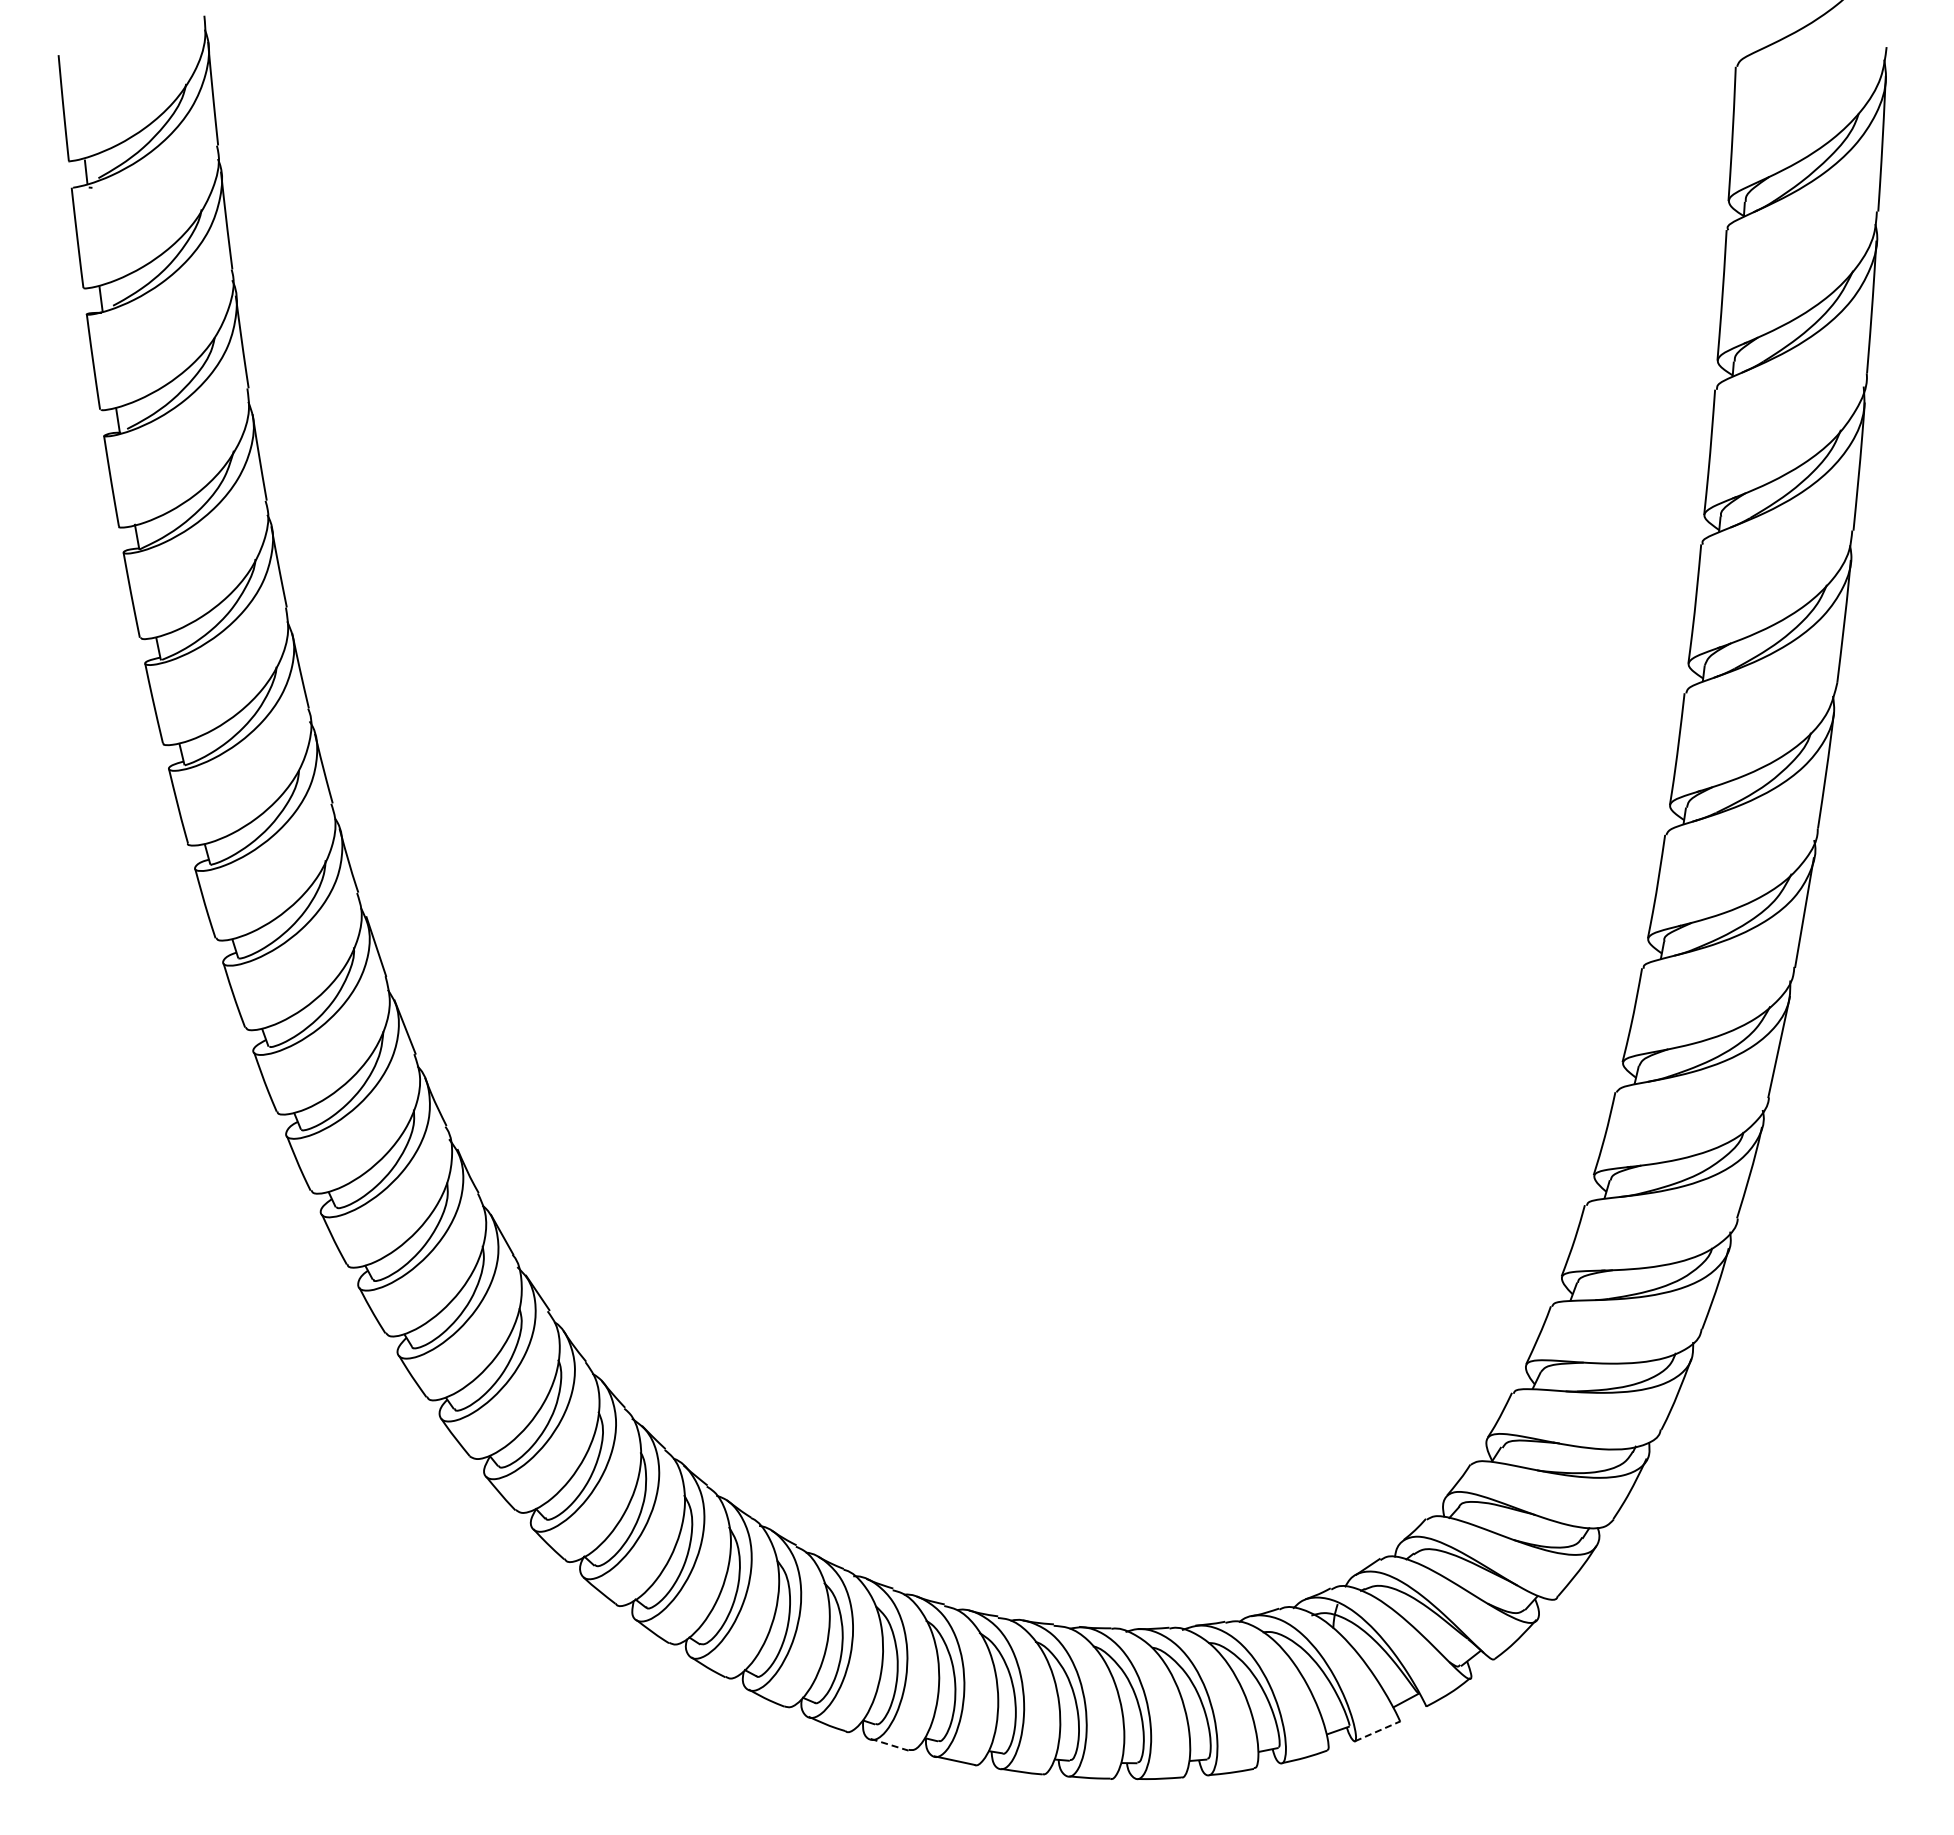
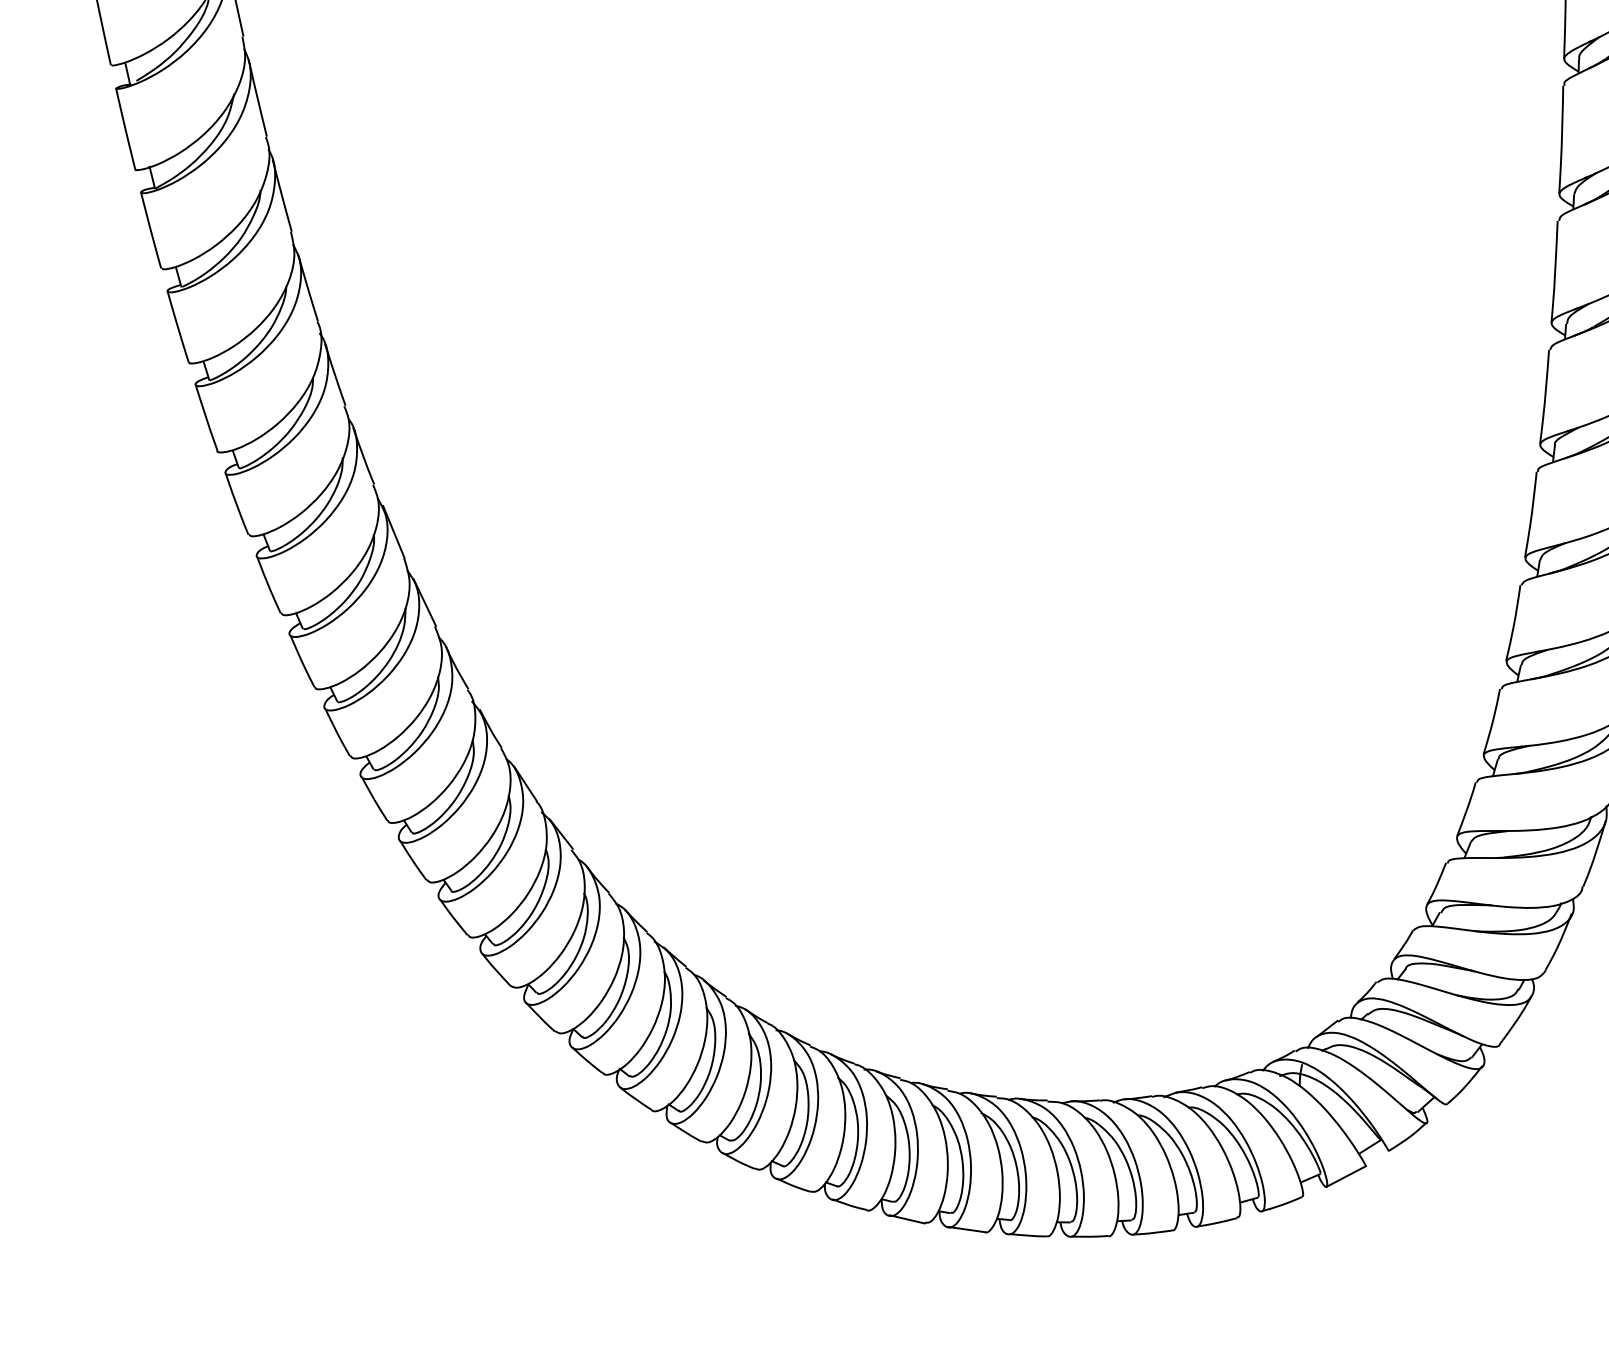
line: (1377, 1731) -> (1346, 1176), dashed -> solid
line: (889, 1744) -> (906, 1219), dashed -> solid

